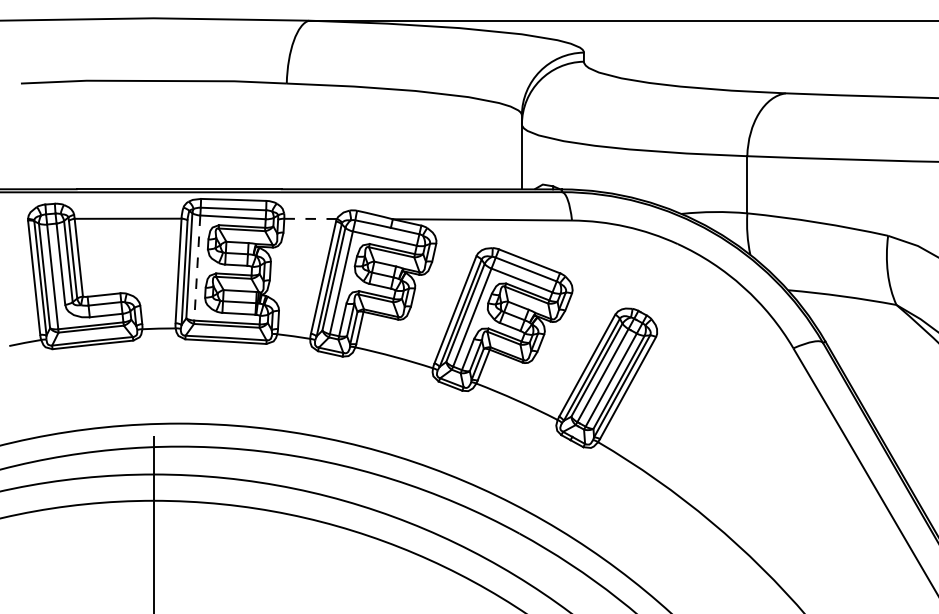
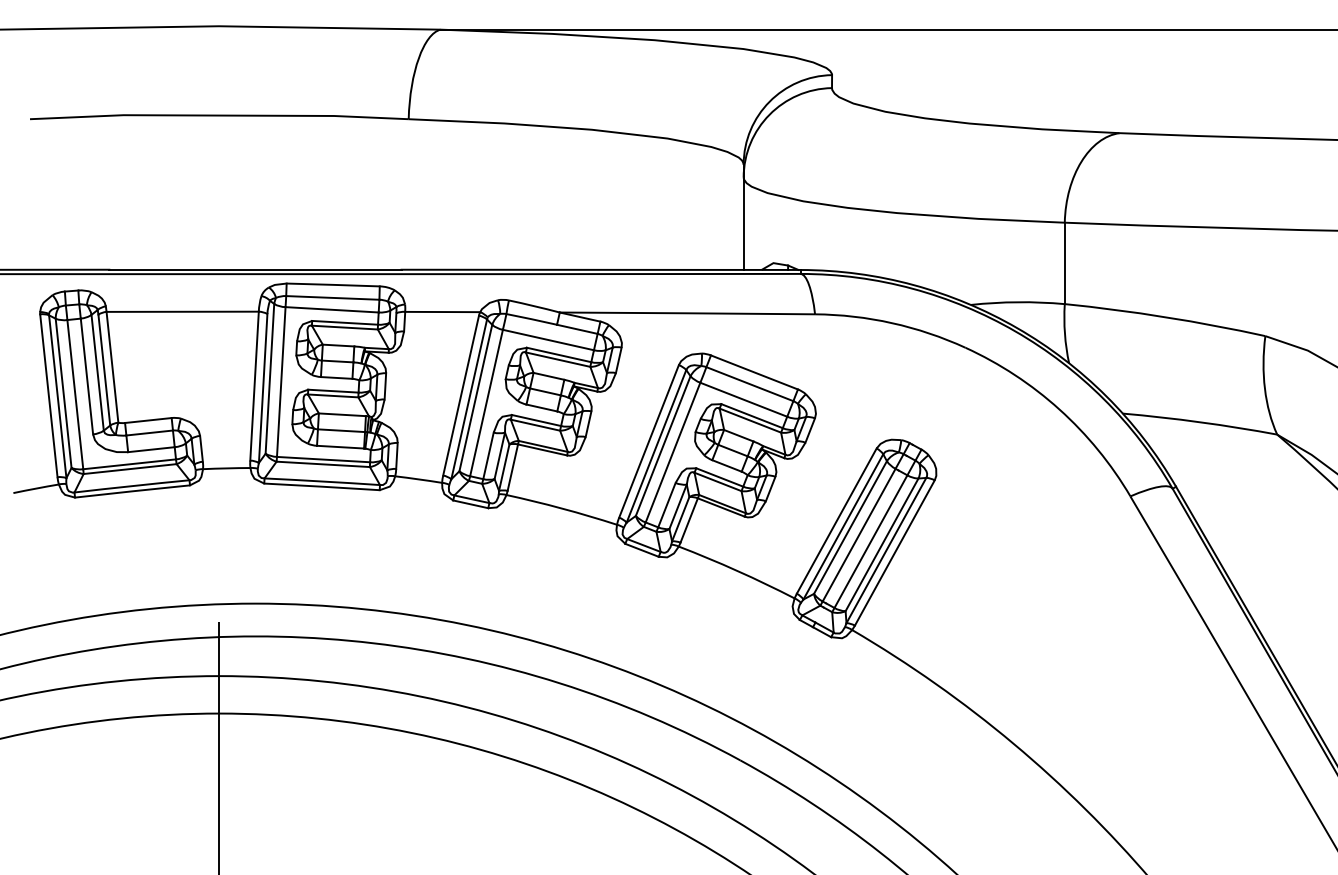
line: (310, 219) -> (442, 312), dashed -> solid
line: (197, 268) -> (281, 382), dashed -> solid

